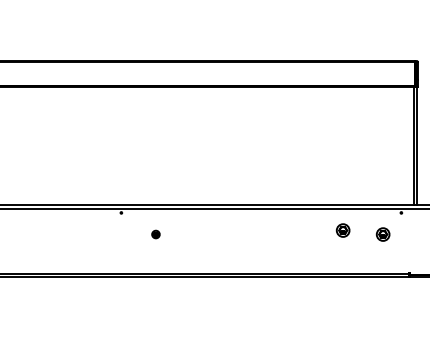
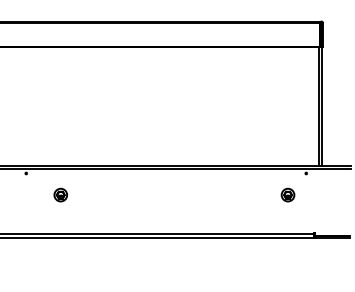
part: (342, 230) -> (247, 191), removed
part: (155, 234) -> (60, 195), size x1.67

